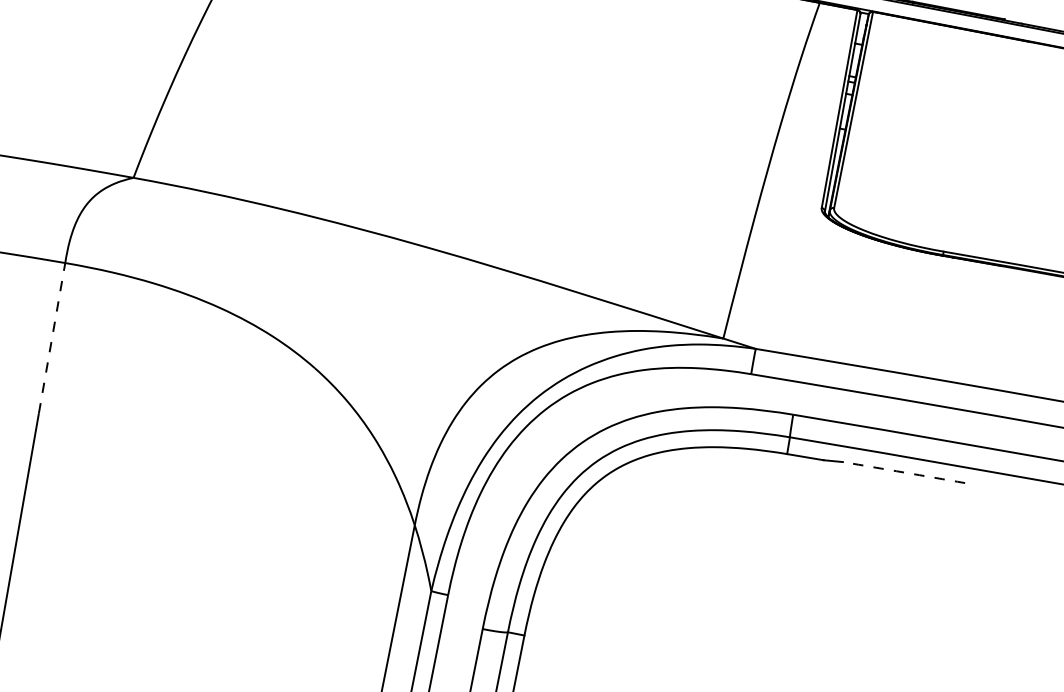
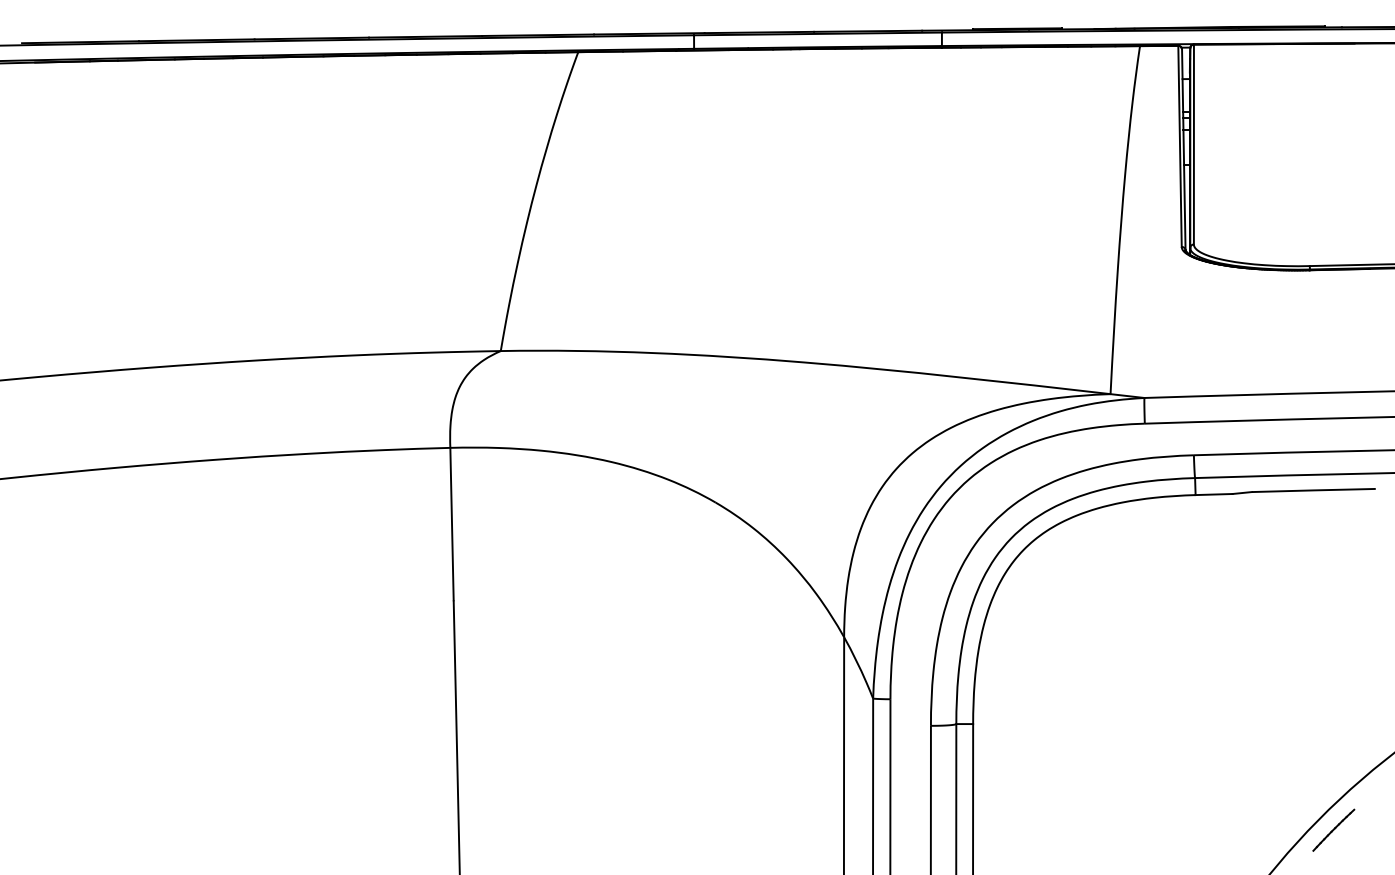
line: (52, 337) -> (452, 523), dashed -> solid
arc: (903, 472) -> (1313, 490), dashed -> solid

